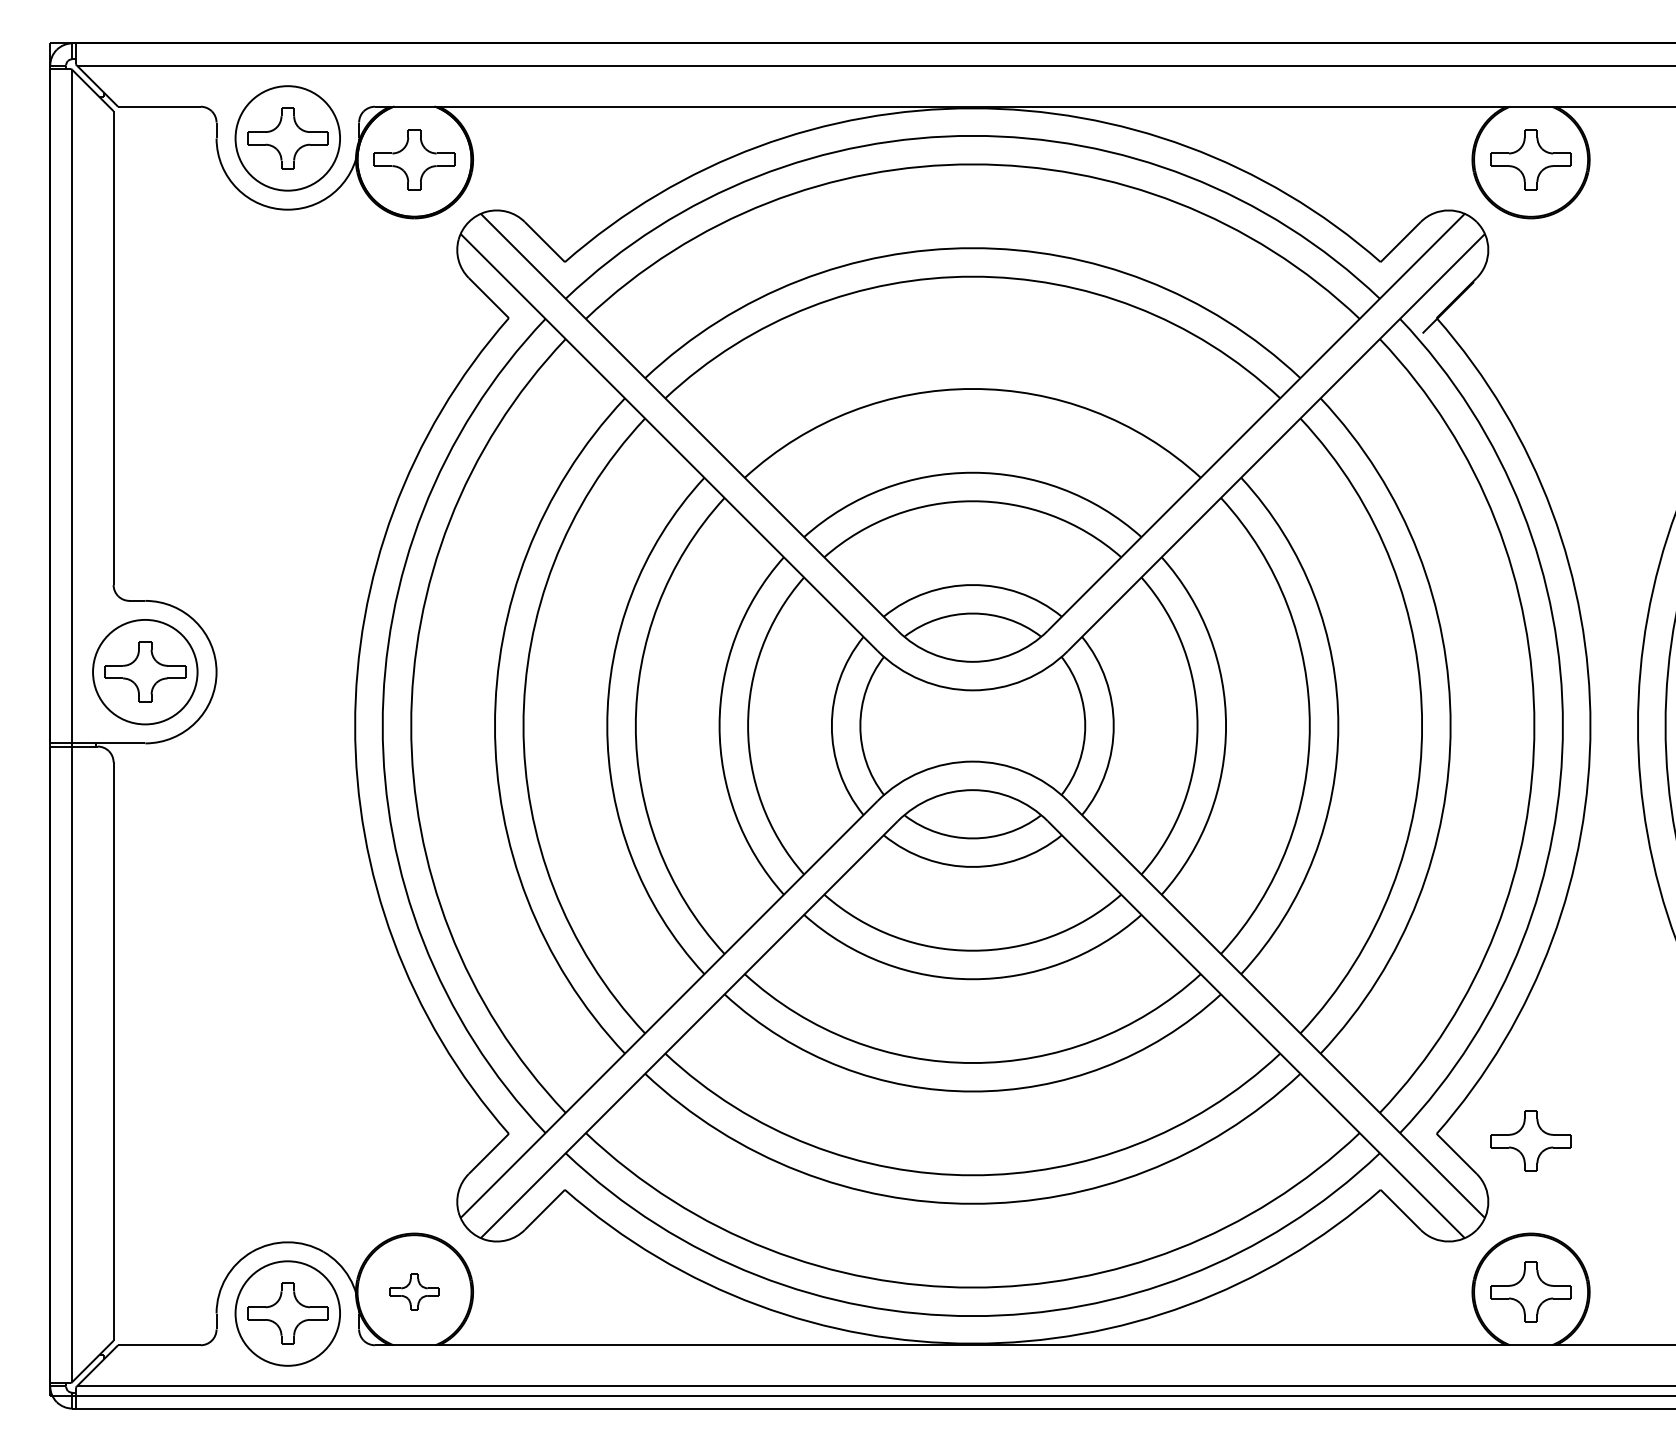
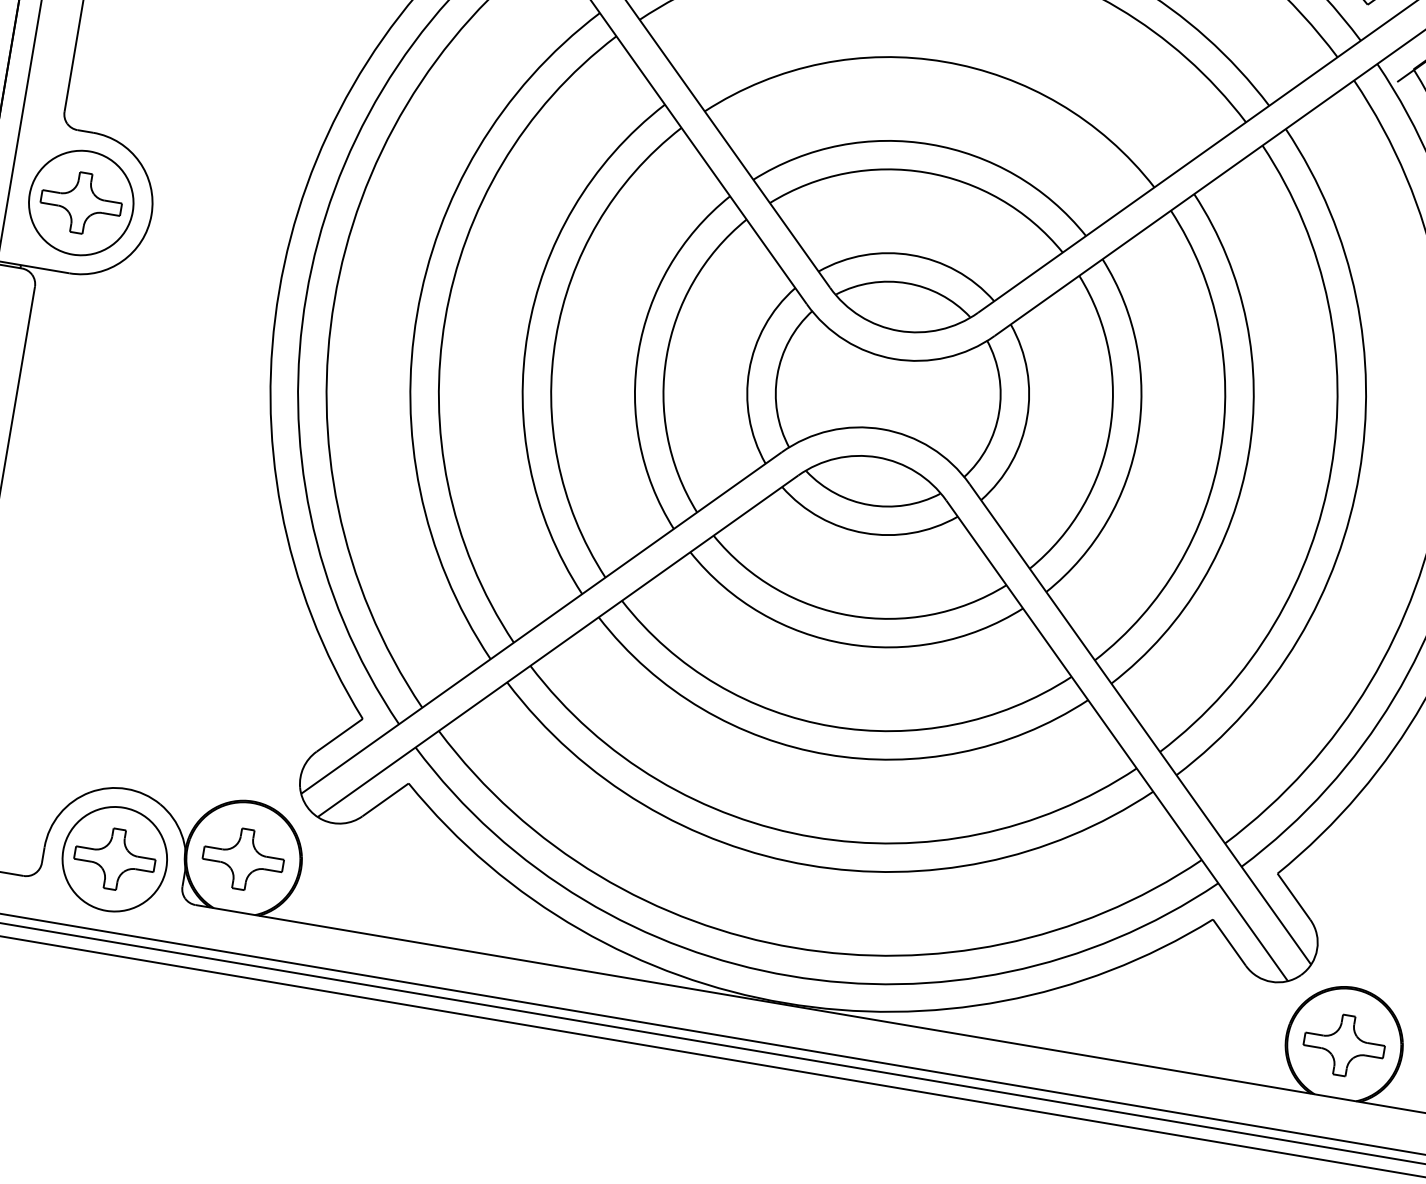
part: (1530, 1140) -> (1368, 895), removed
part: (414, 1291) -> (243, 858), size x1.67

